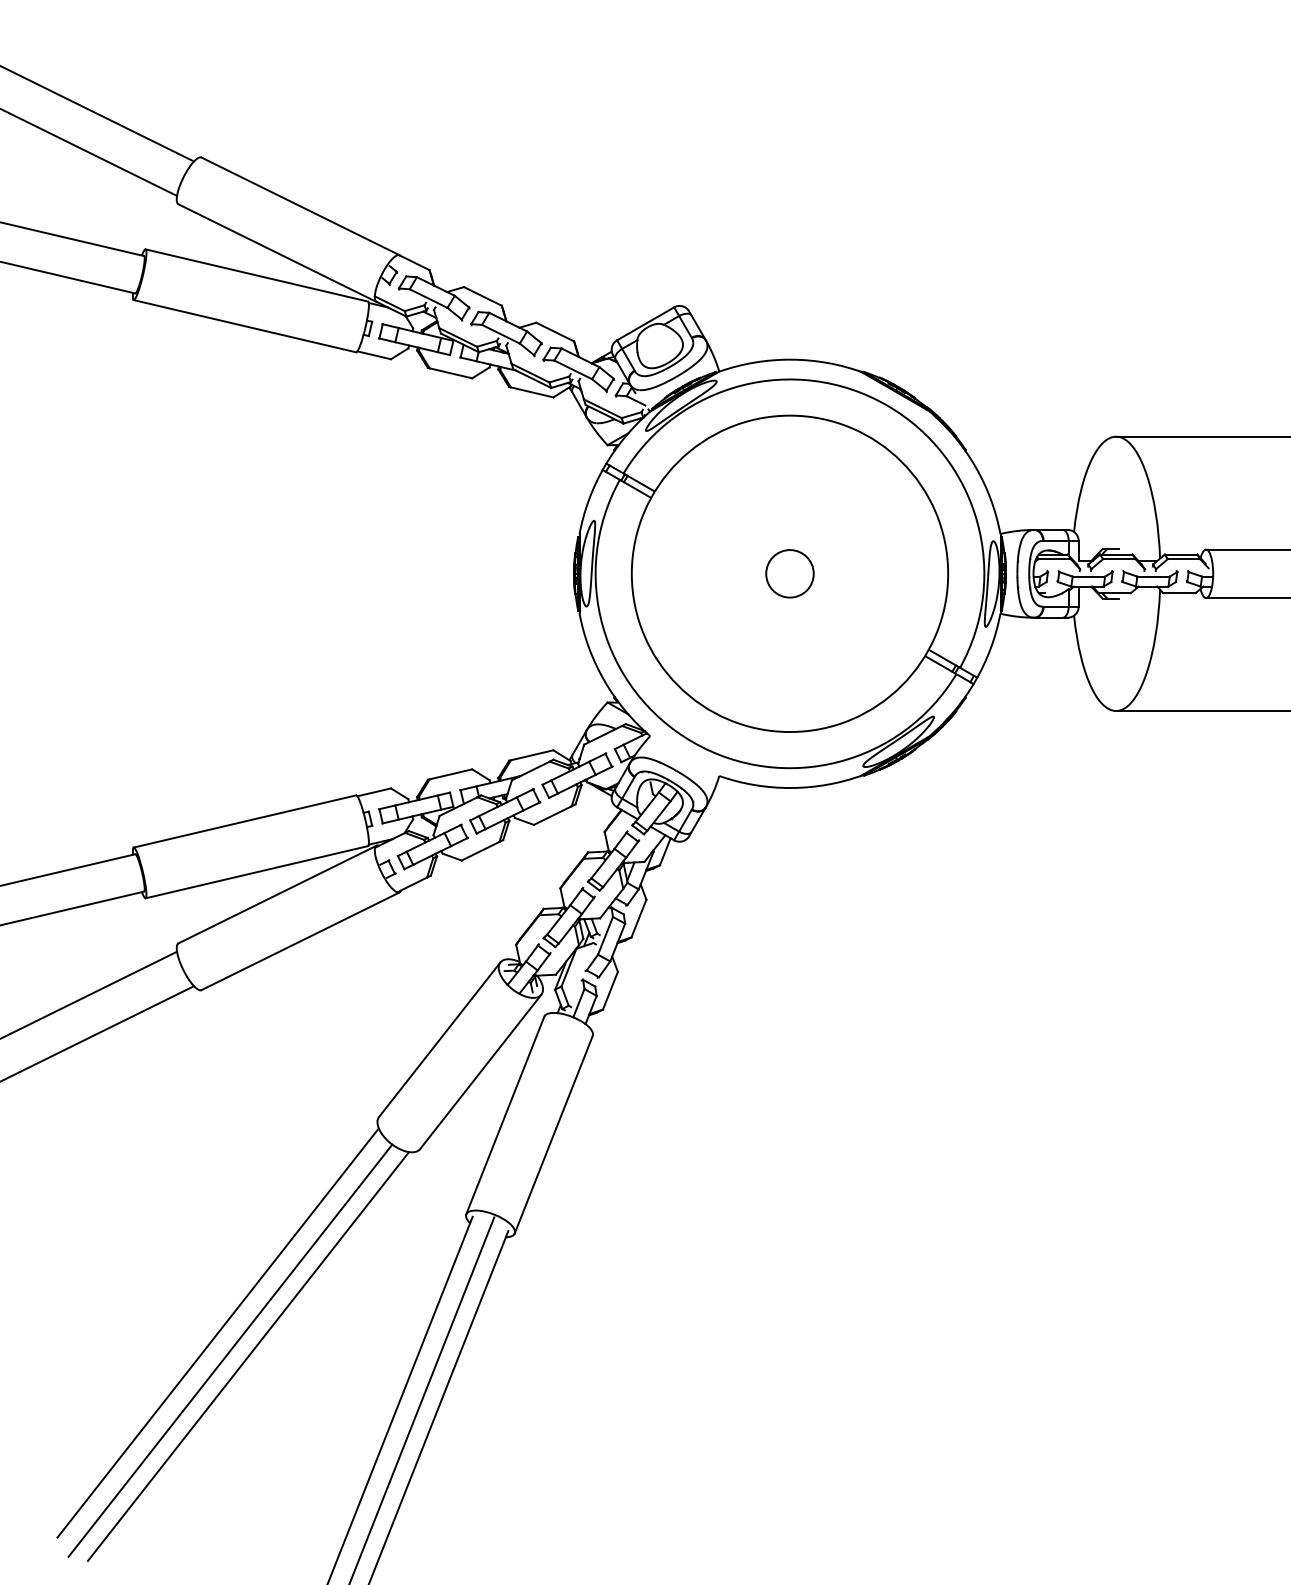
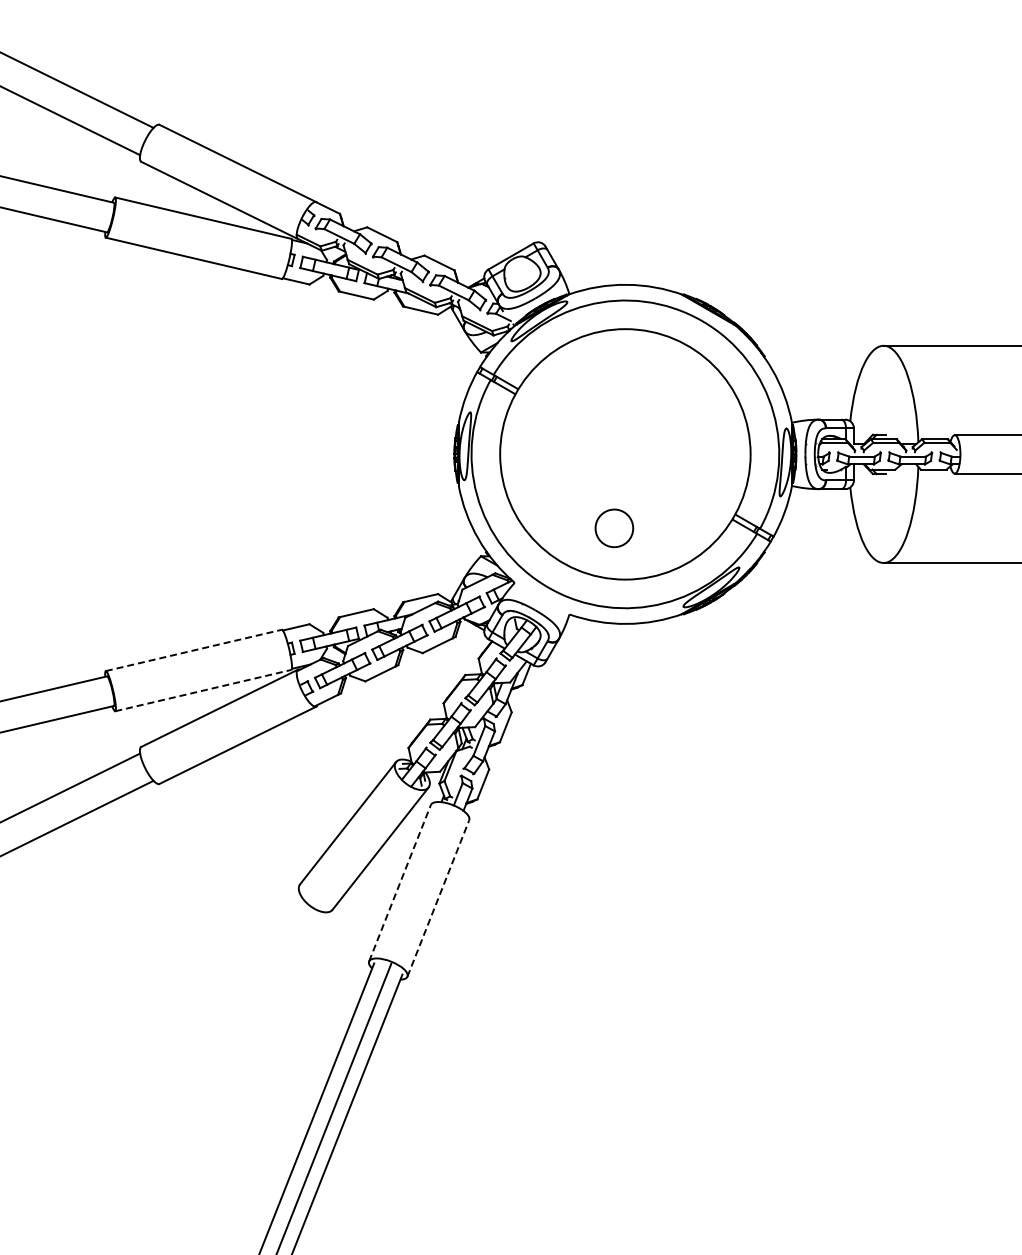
circle: (790, 573) -> (614, 528), moved
line: (245, 821) -> (194, 650), solid -> dashed
line: (257, 872) -> (203, 690), solid -> dashed
line: (505, 1114) -> (400, 882), solid -> dashed
line: (553, 1133) -> (438, 897), solid -> dashed
line: (217, 1333) -> (172, 1055), removed
line: (230, 1350) -> (182, 1069), removed
line: (248, 1355) -> (196, 1073), removed

